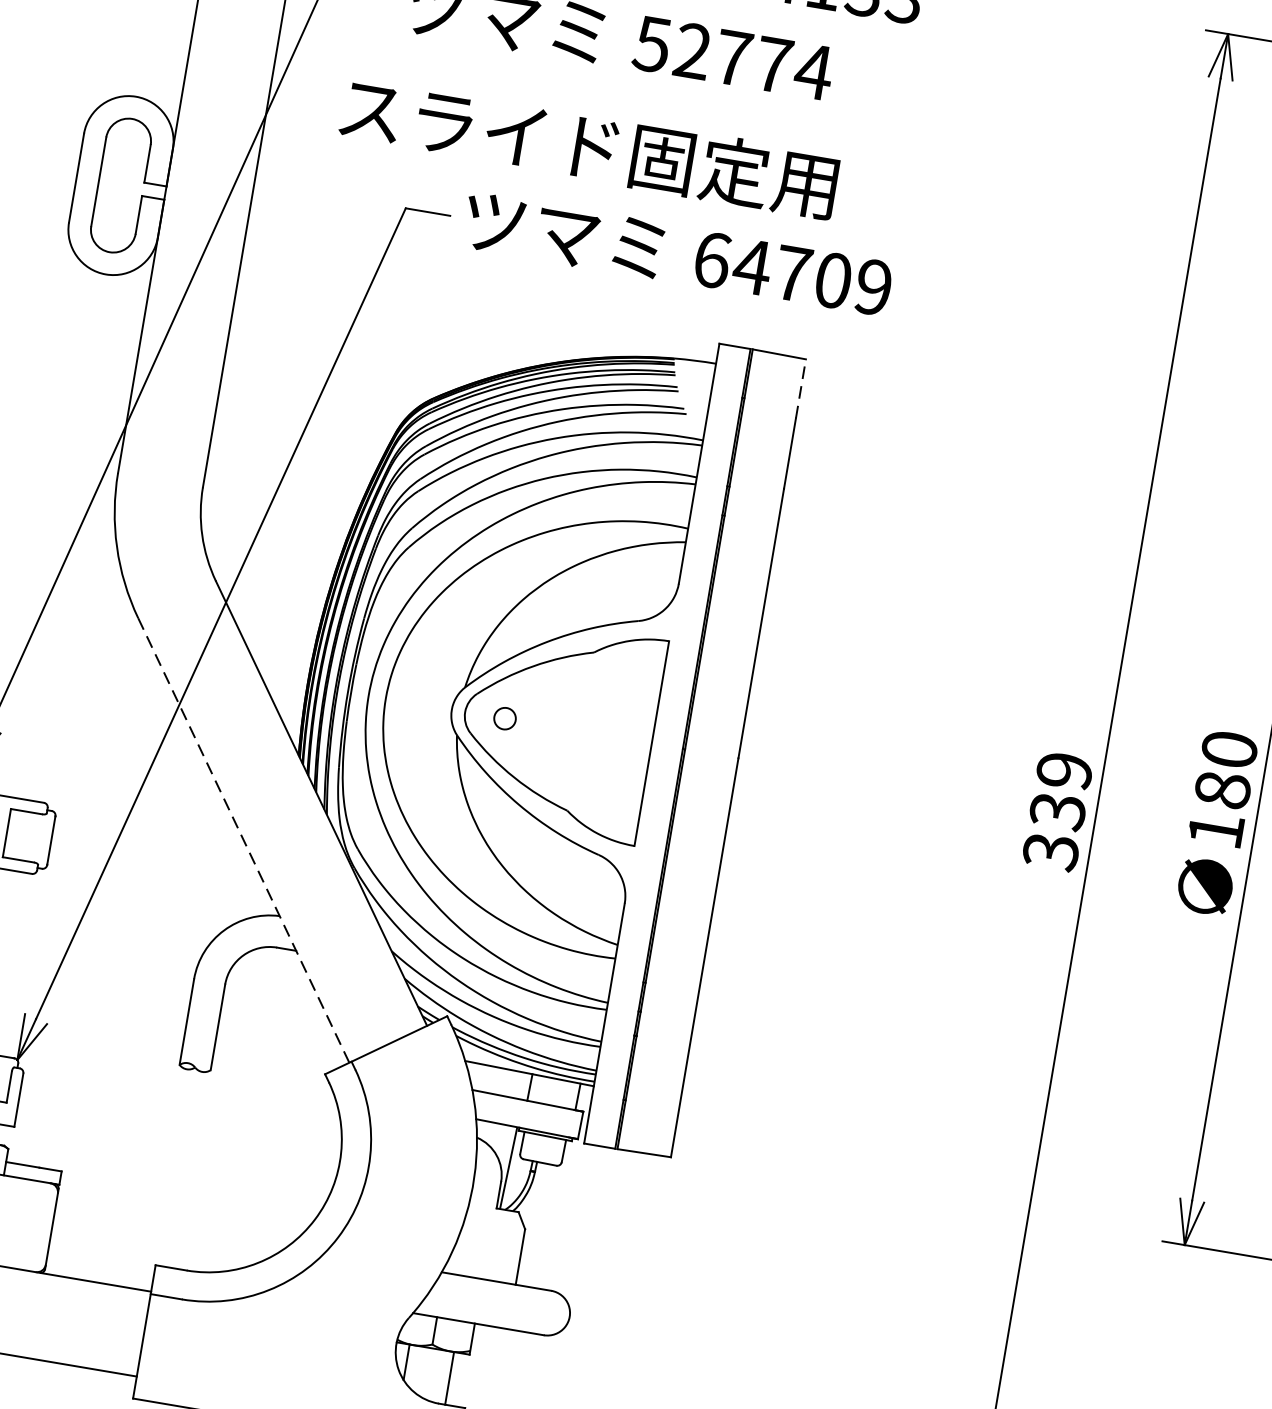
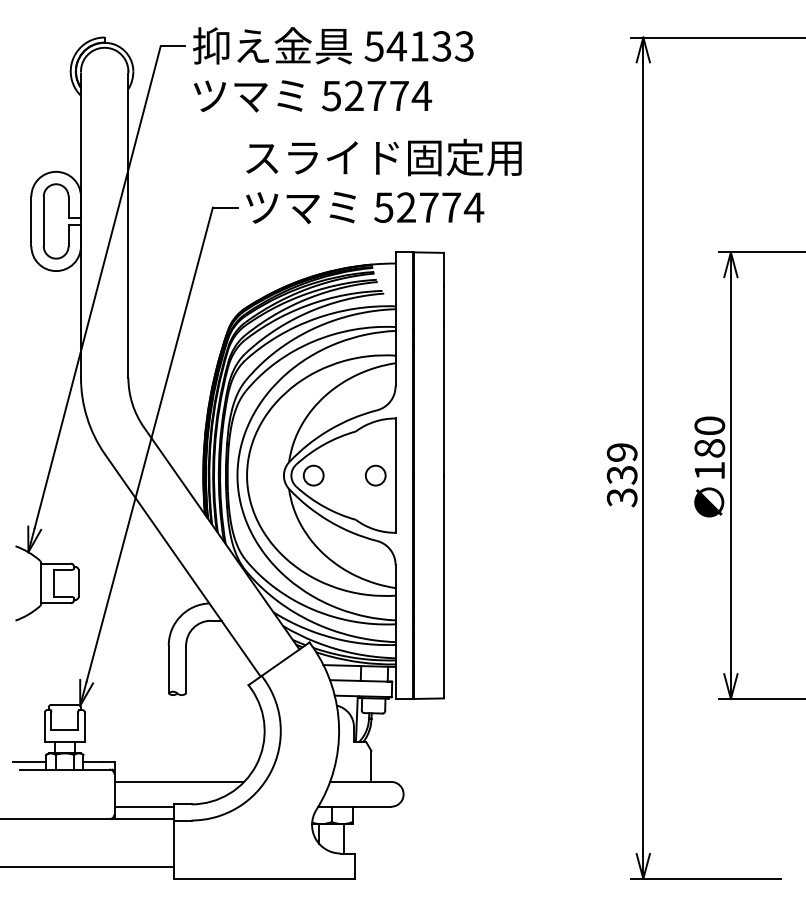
text: (588, 146) -> (383, 157), moved
text: (793, 273) -> (429, 207), 64709 -> 52774
line: (800, 387) -> (443, 268), dashed -> solid
circle: (504, 718) -> (313, 475), size x1.67
circle: (615, 737) -> (375, 475), added
line: (244, 842) -> (183, 566), dashed -> solid
line: (172, 1225) -> (179, 781), added
line: (101, 1260) -> (144, 806), added

